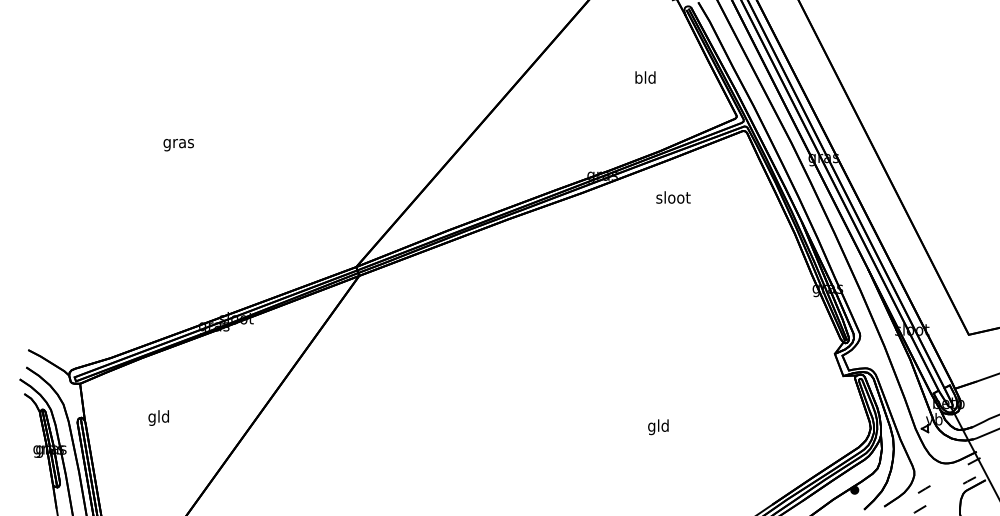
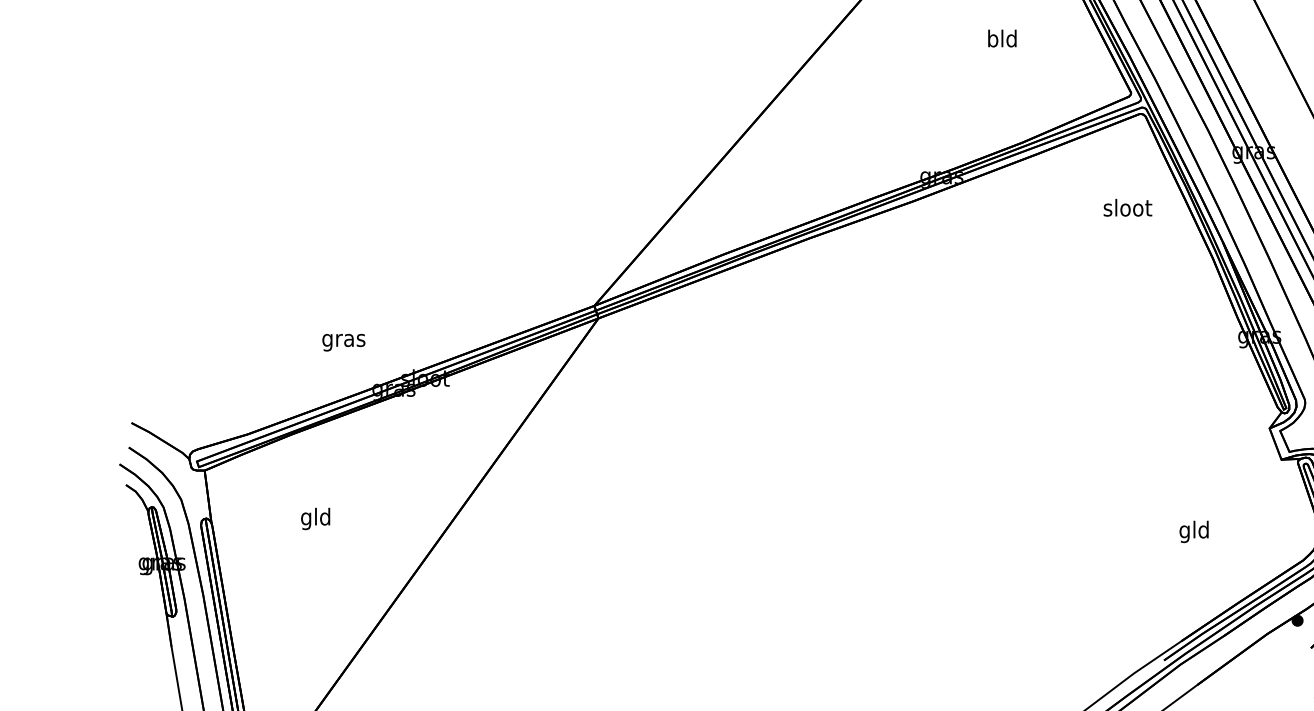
text: (178, 145) -> (343, 343), moved
text: (673, 197) -> (1127, 207), moved
text: (658, 427) -> (1194, 532), moved

